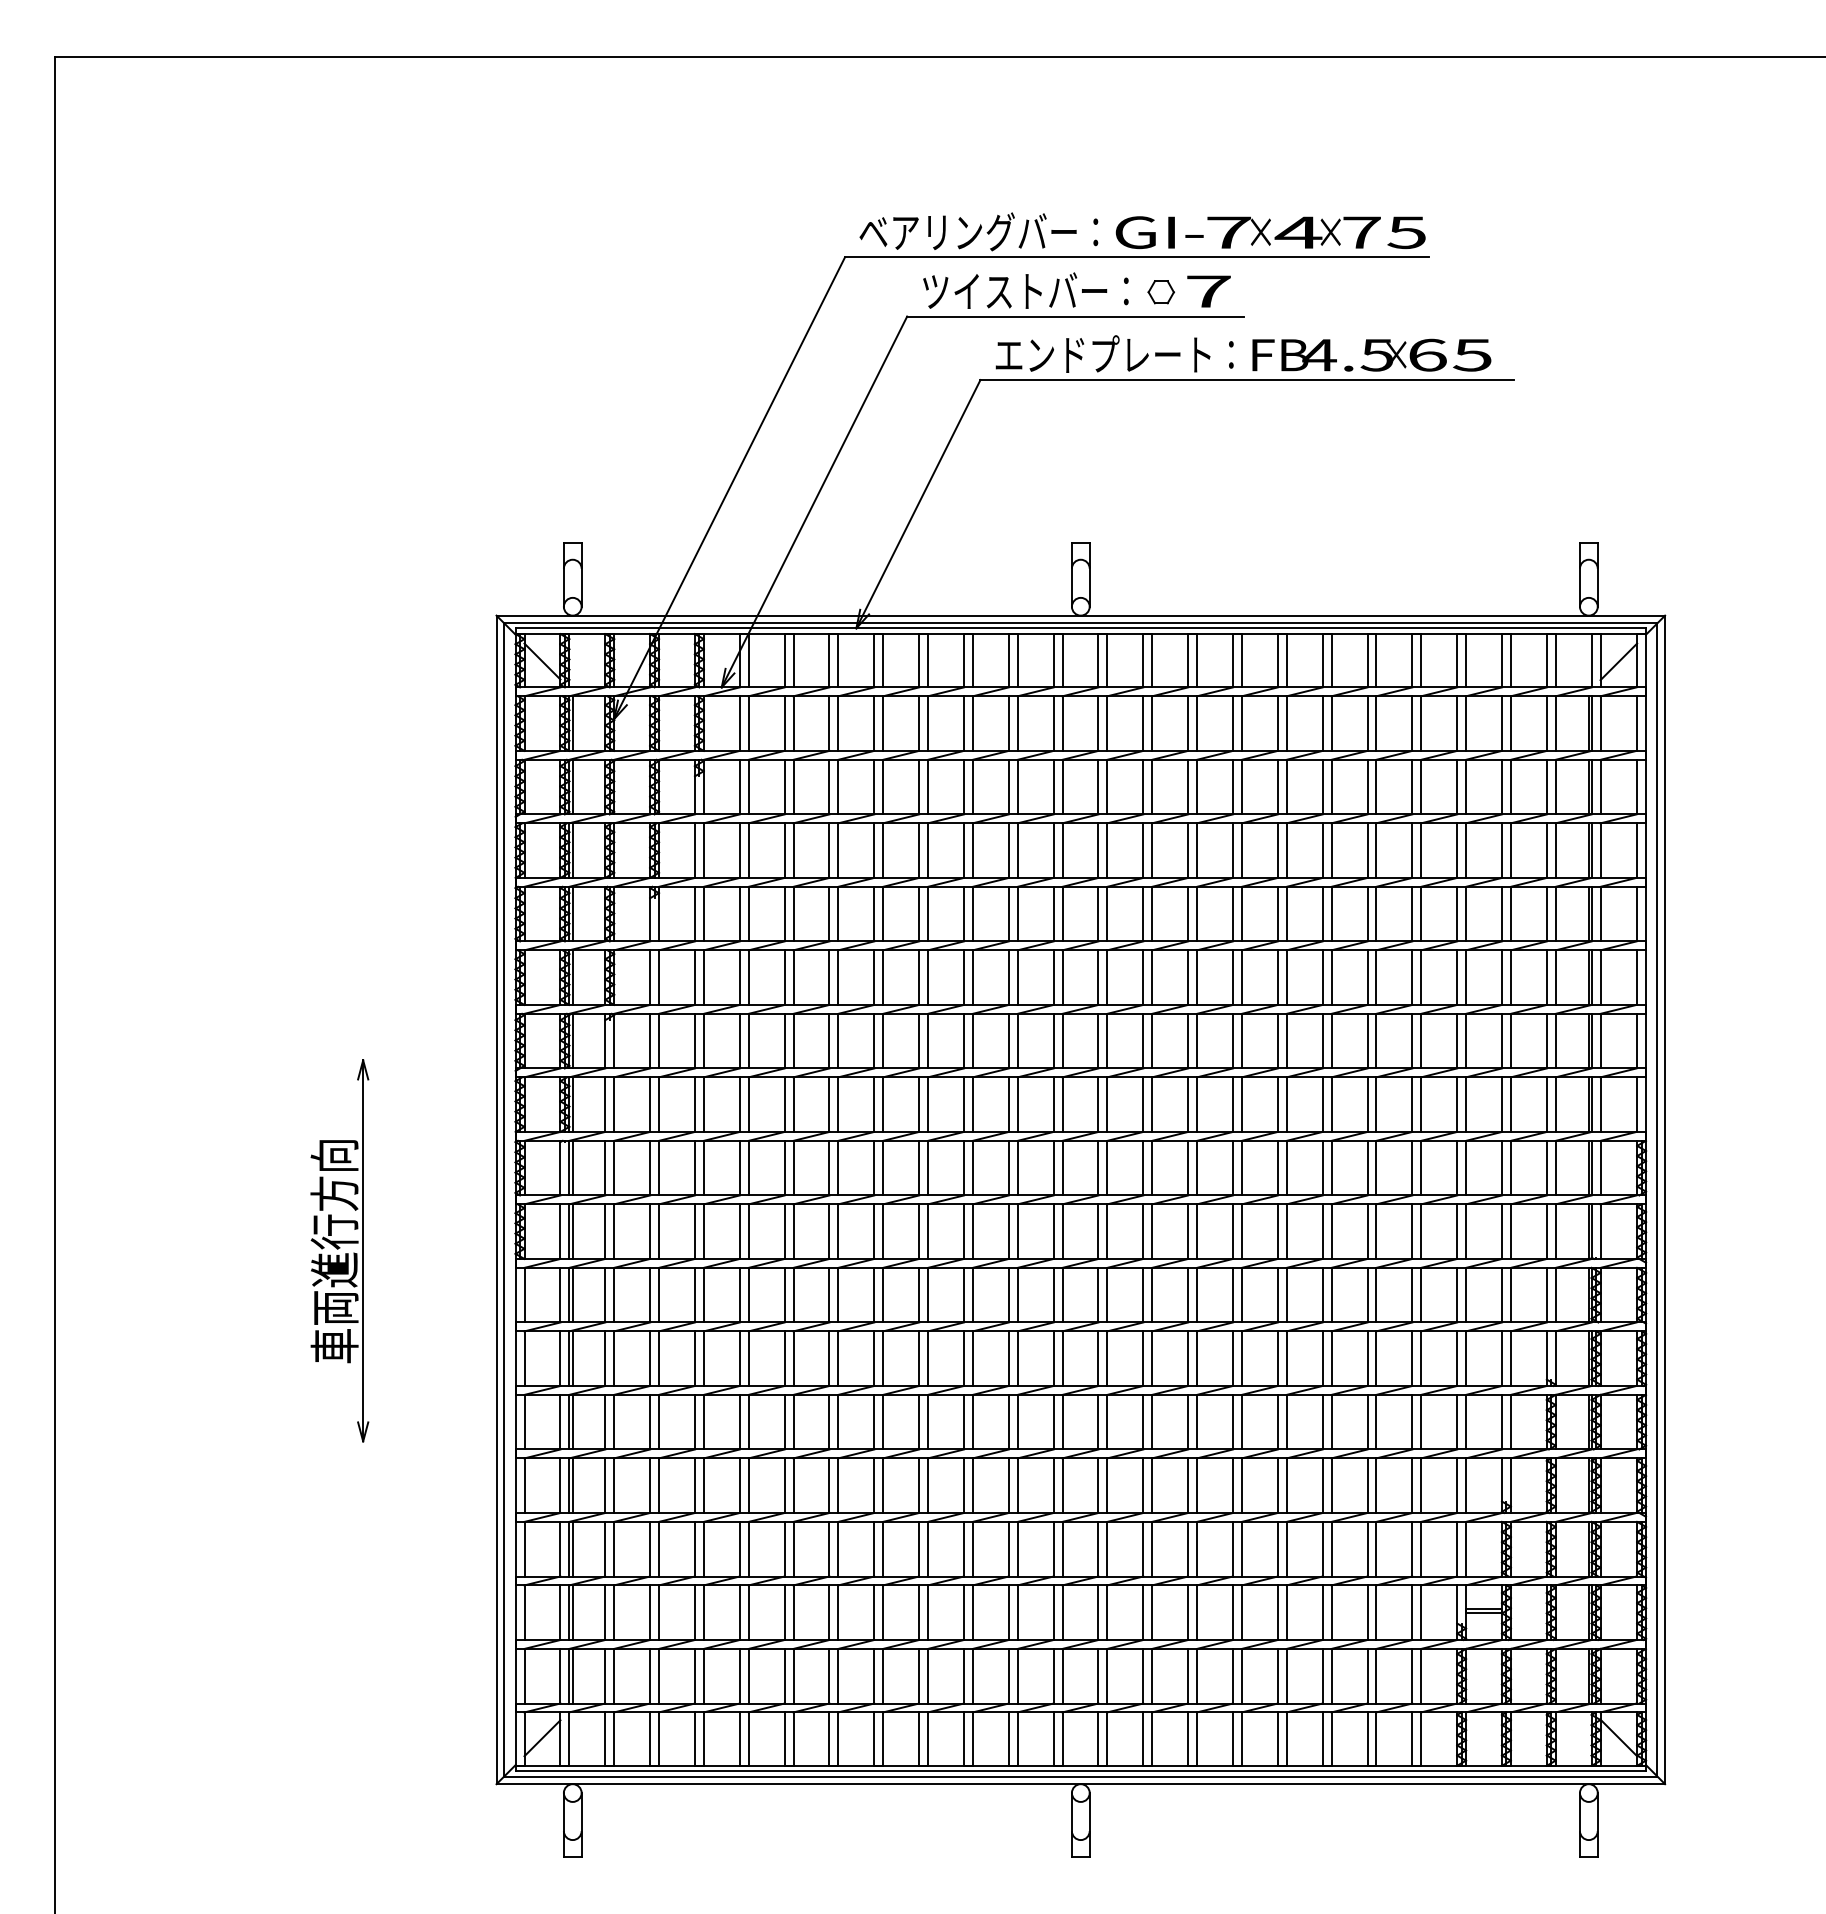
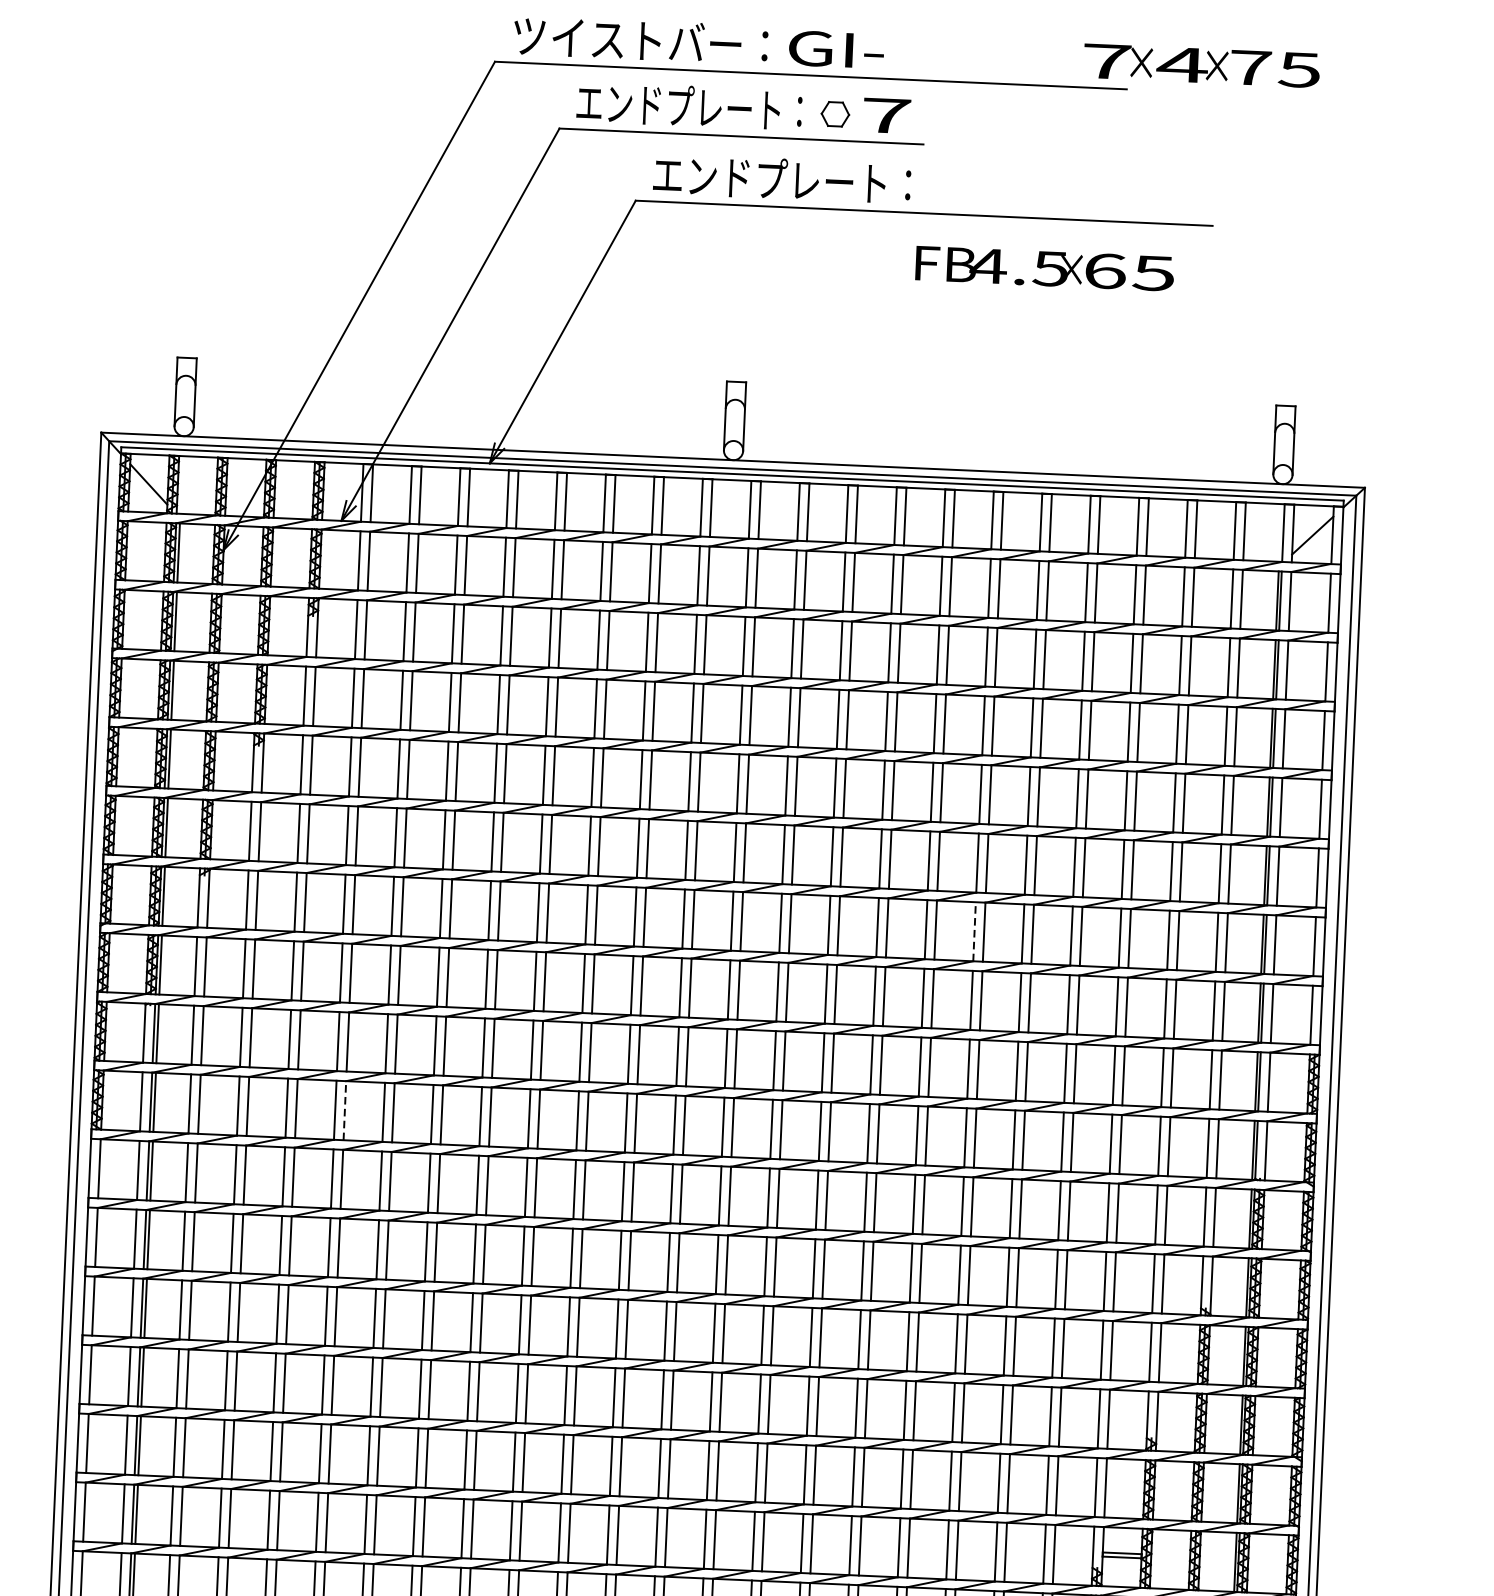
text: (978, 231) -> (640, 39), ベアリングバー： -> ツイストバー：
text: (1316, 232) -> (1201, 65), moved
text: (1026, 290) -> (689, 106), ツイストバー： -> エンドプレート：
text: (1371, 354) -> (1044, 267), moved
line: (1322, 1040) -> (974, 931), solid -> dashed
line: (748, 1231) -> (344, 1110), solid -> dashed

